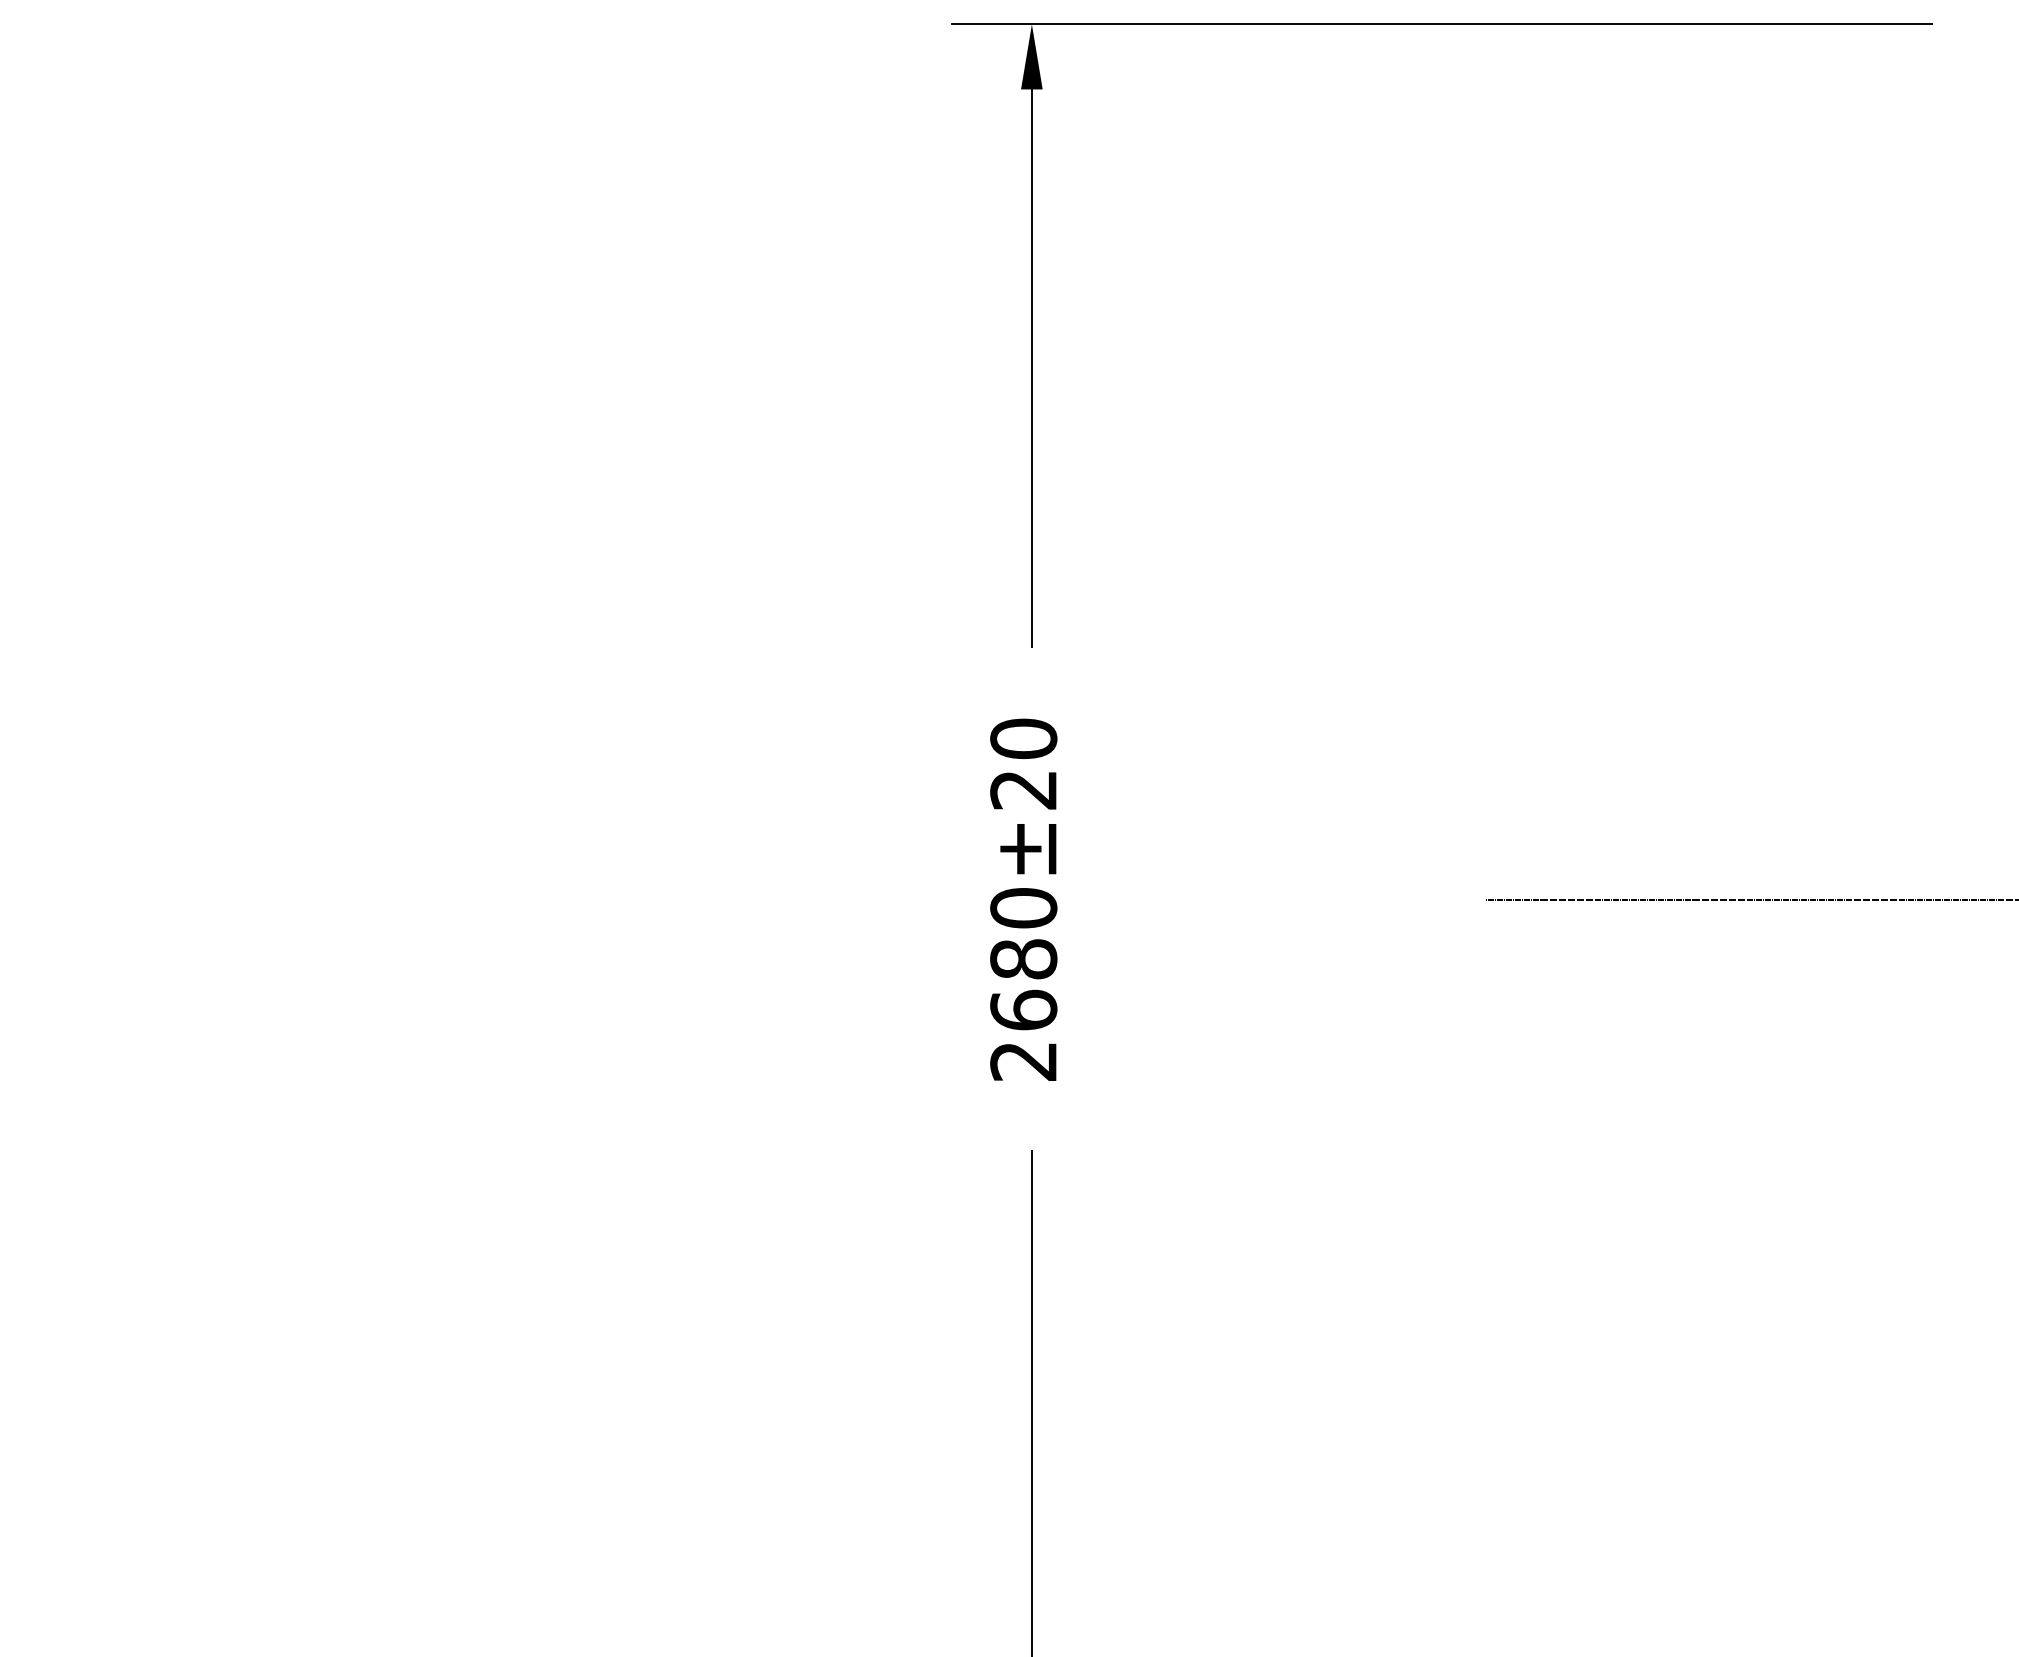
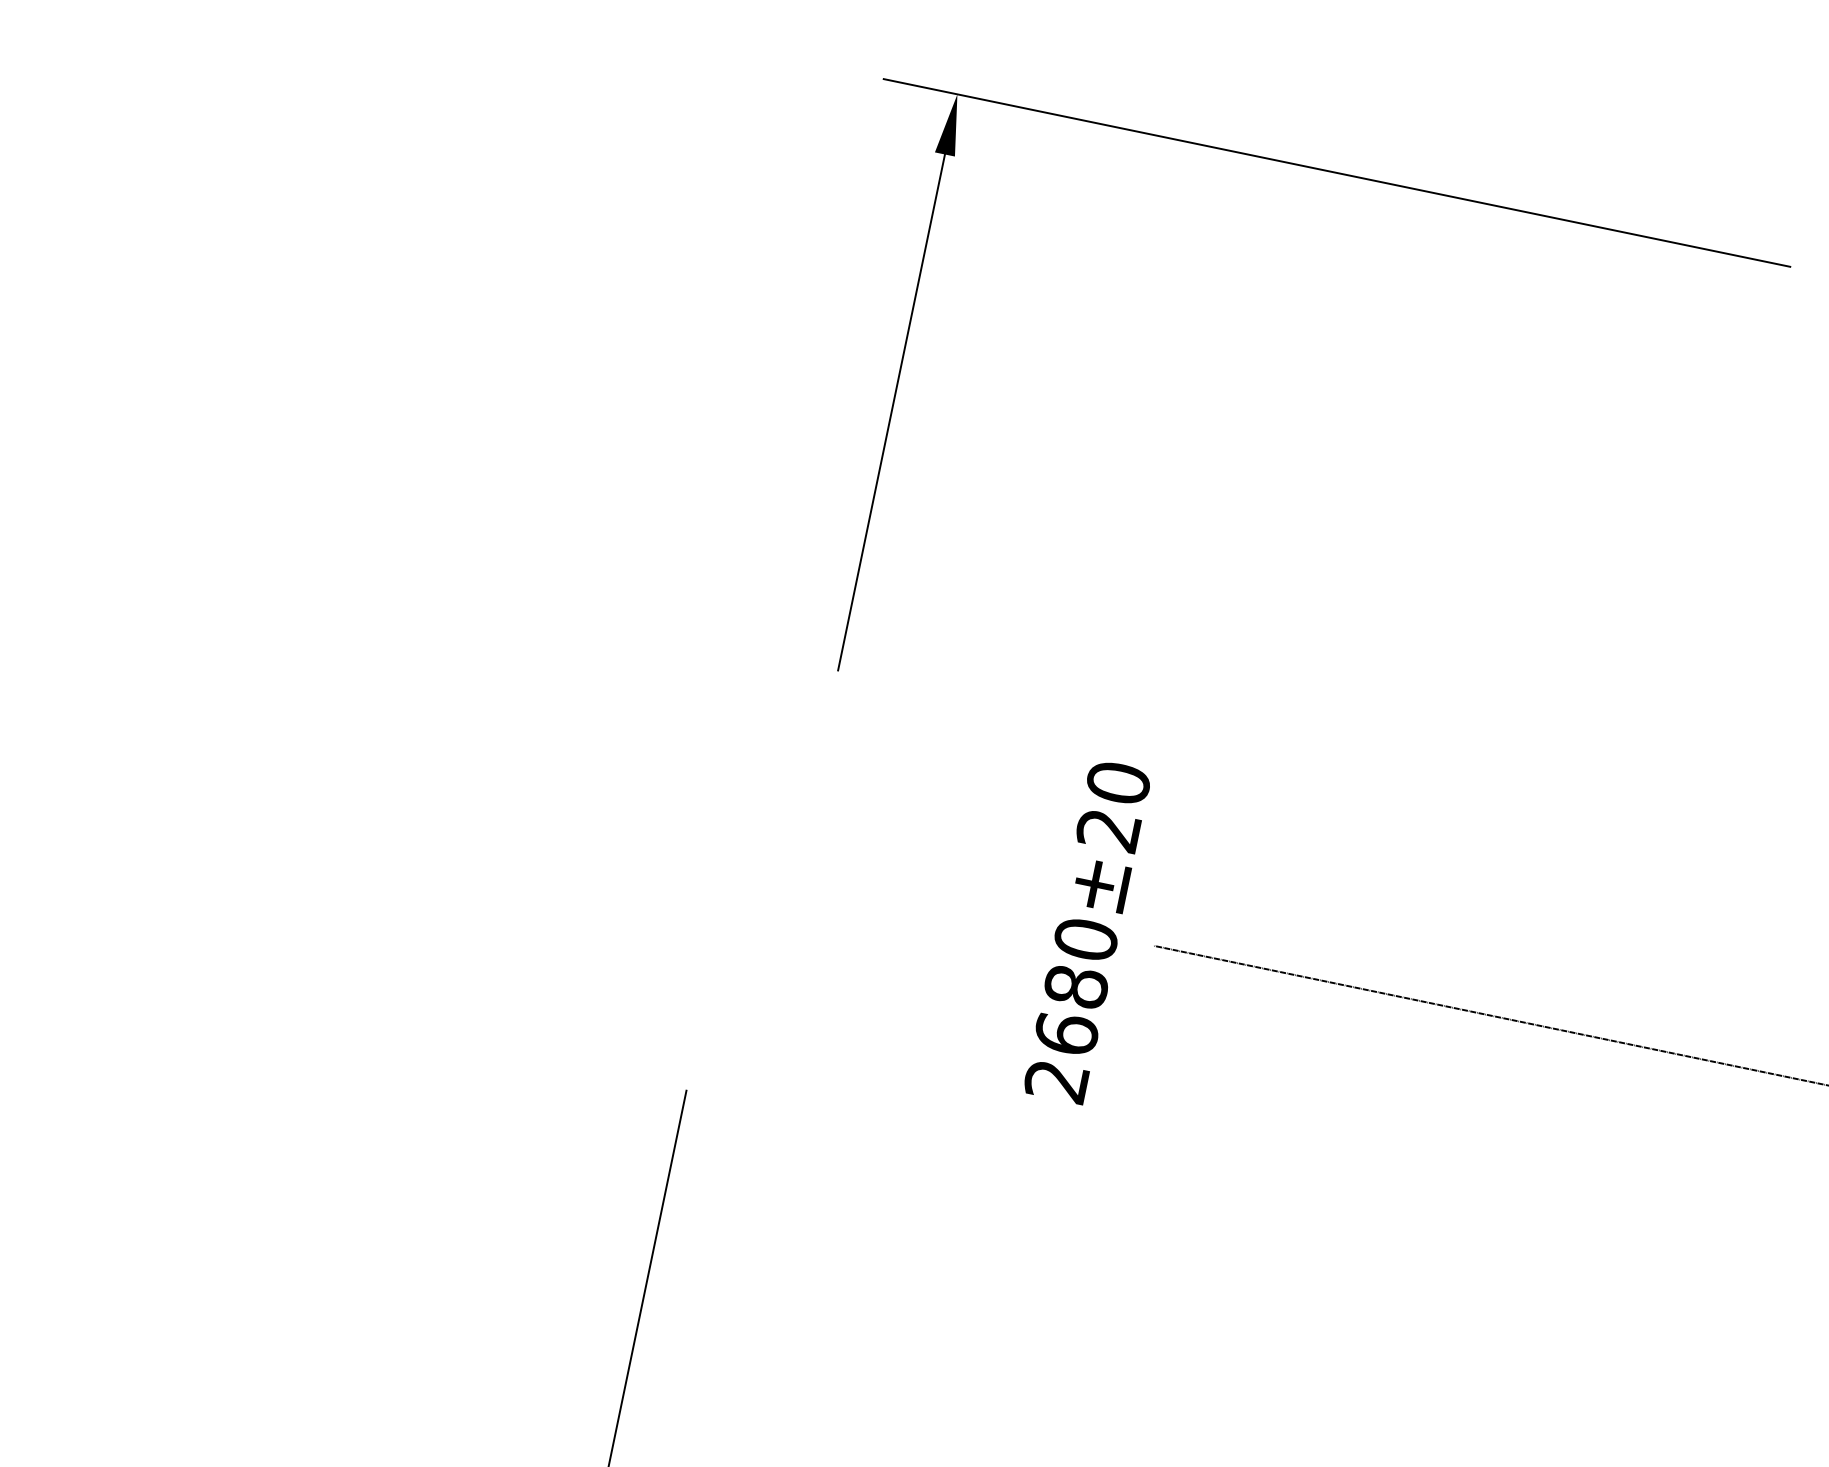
part: (1441, 24) -> (1336, 172), moved
text: (1023, 899) -> (1087, 931), moved

